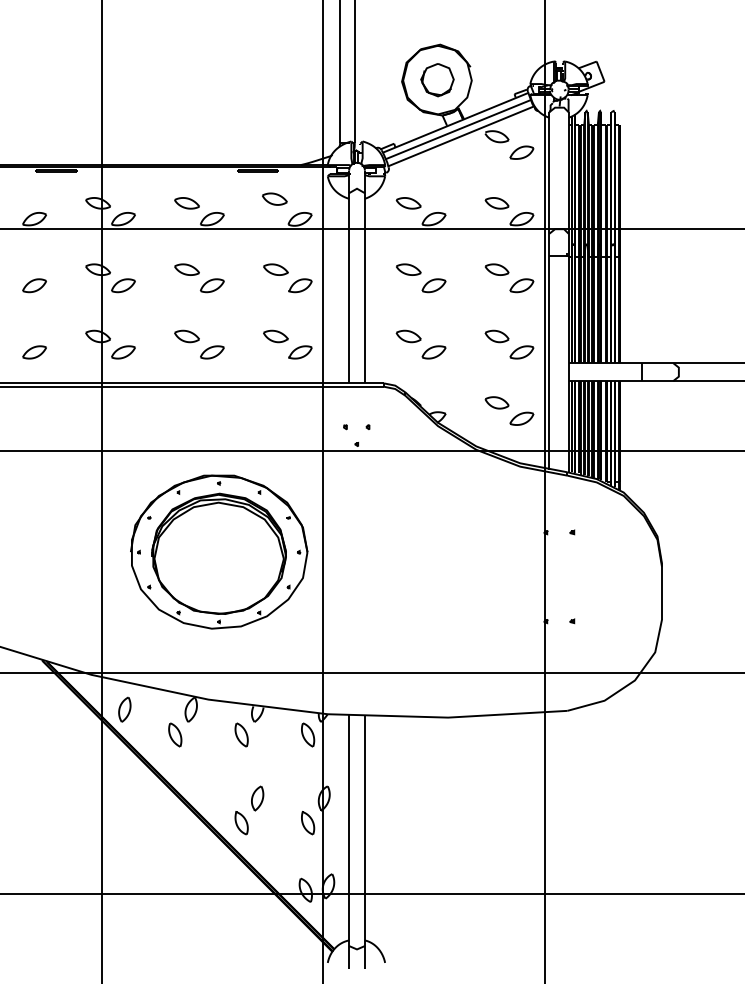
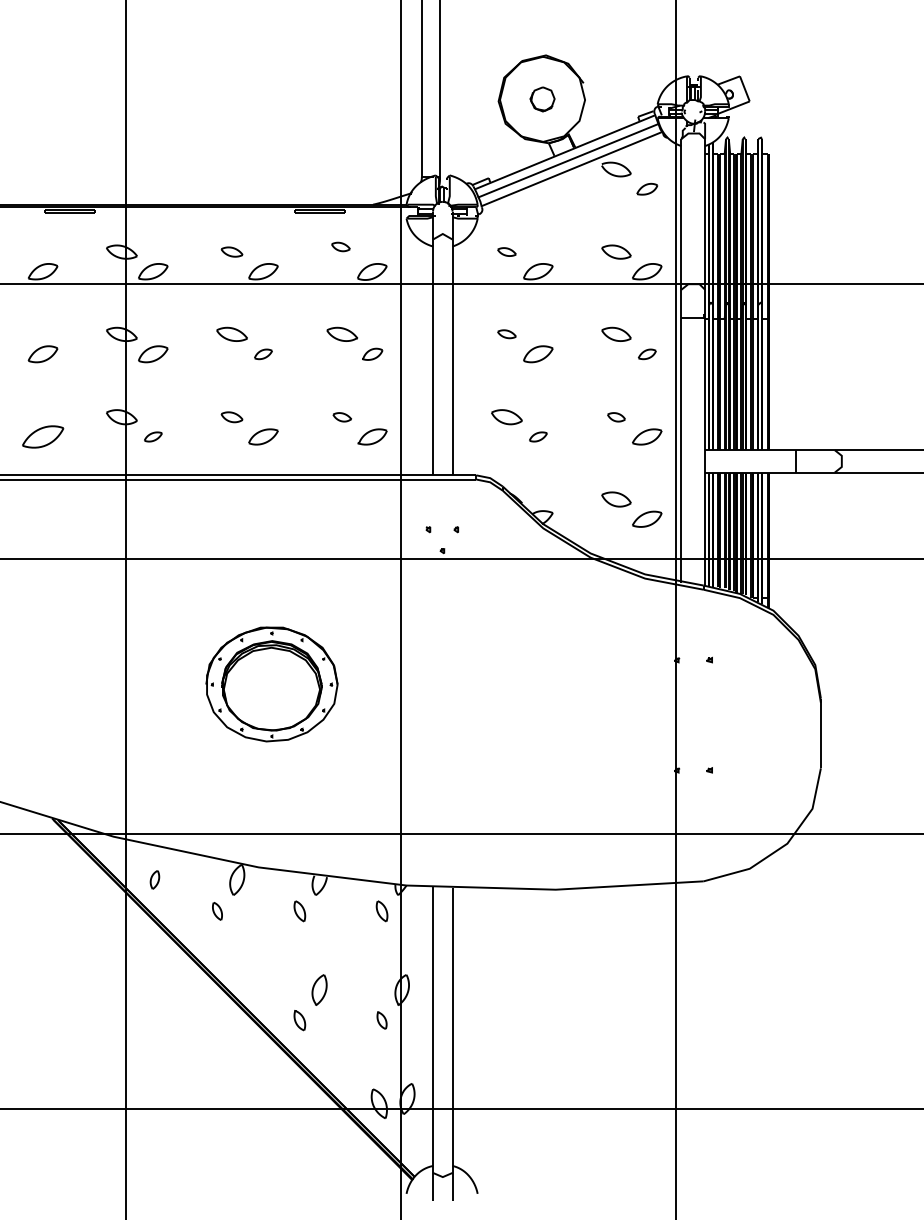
part: (437, 80) -> (542, 99), size x0.6
part: (522, 152) -> (647, 188), size x0.7
part: (274, 198) -> (340, 246), size x0.6
part: (186, 202) -> (231, 251), size x0.7
part: (408, 202) -> (506, 251), size x0.6
part: (408, 268) -> (506, 333), size x0.6
part: (212, 285) -> (263, 354), size x0.6
part: (300, 285) -> (372, 354), size x0.7
part: (522, 285) -> (647, 354), size x0.6
part: (186, 336) -> (231, 417), size x0.7
part: (276, 336) -> (342, 417), size x0.6
part: (497, 336) -> (616, 417), size x0.6
part: (34, 352) -> (42, 436), size x1.4
part: (123, 352) -> (153, 436), size x0.6
part: (434, 352) -> (538, 436), size x0.6
part: (218, 552) -> (271, 684), size x0.6
part: (124, 709) -> (154, 879), size x0.6
part: (175, 735) -> (217, 911), size x0.6
part: (241, 735) -> (299, 911), size x0.7
part: (307, 735) -> (381, 911), size x0.7
part: (241, 823) -> (299, 1020), size x0.7
part: (307, 823) -> (381, 1020), size x0.6

